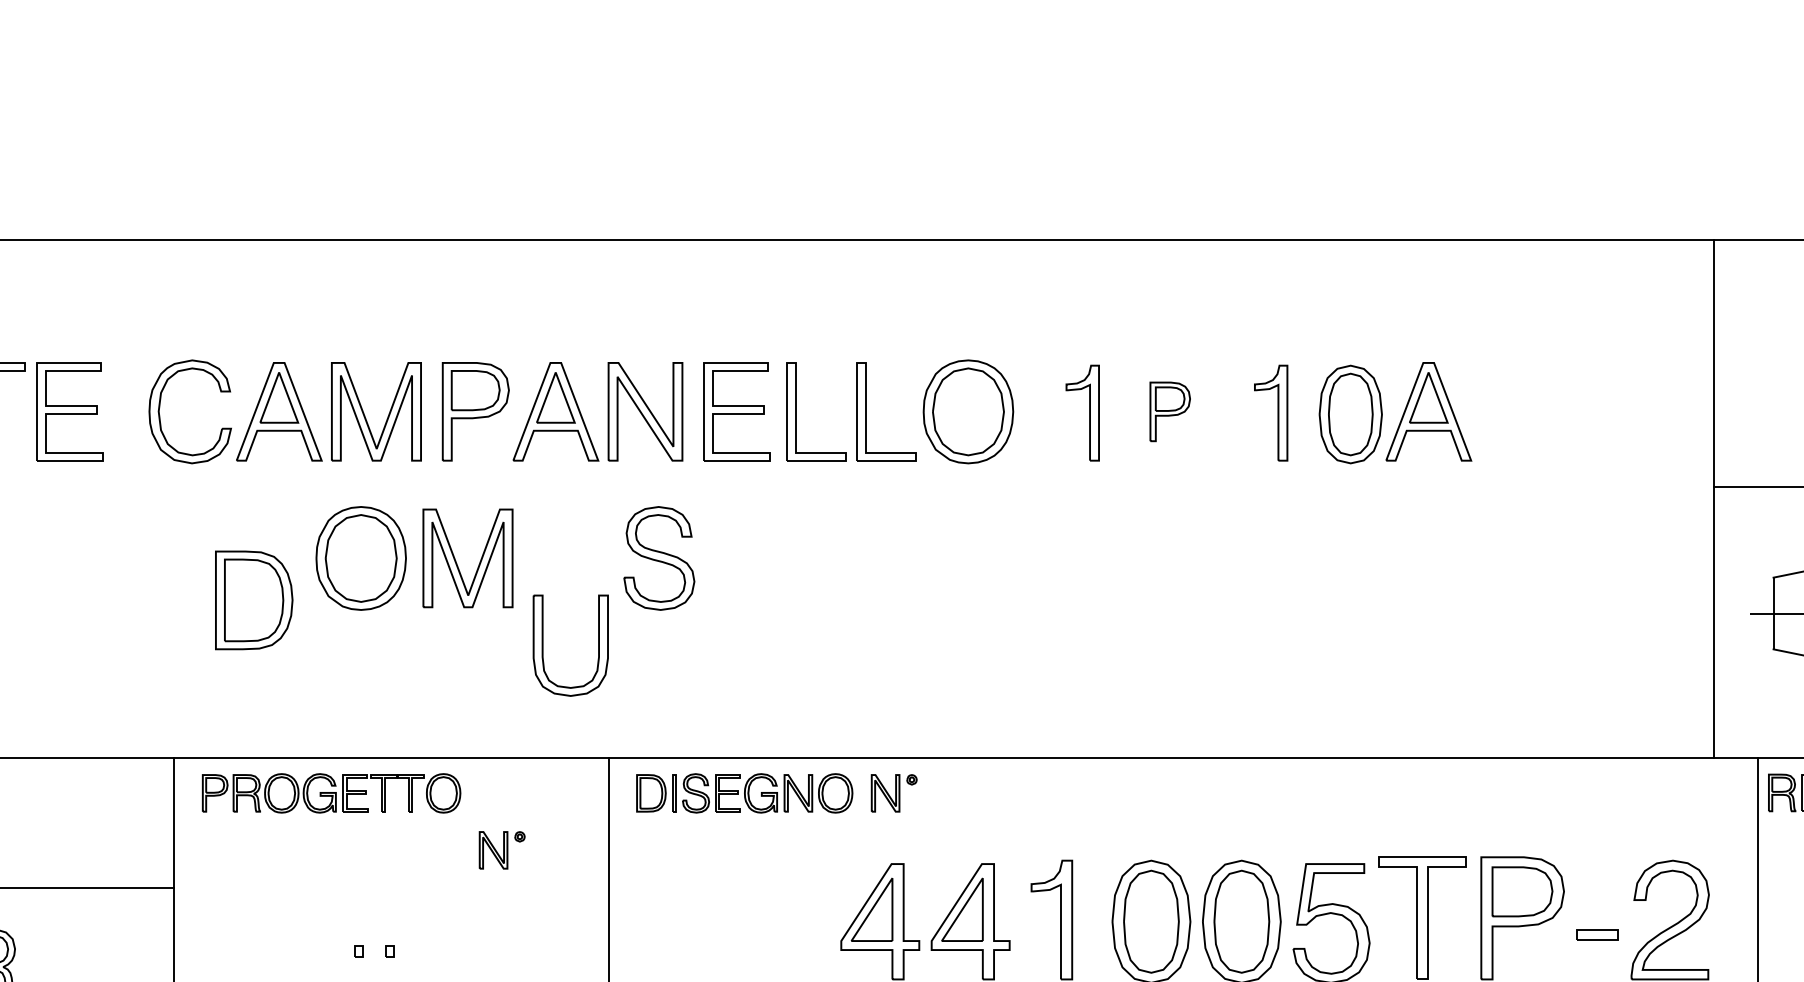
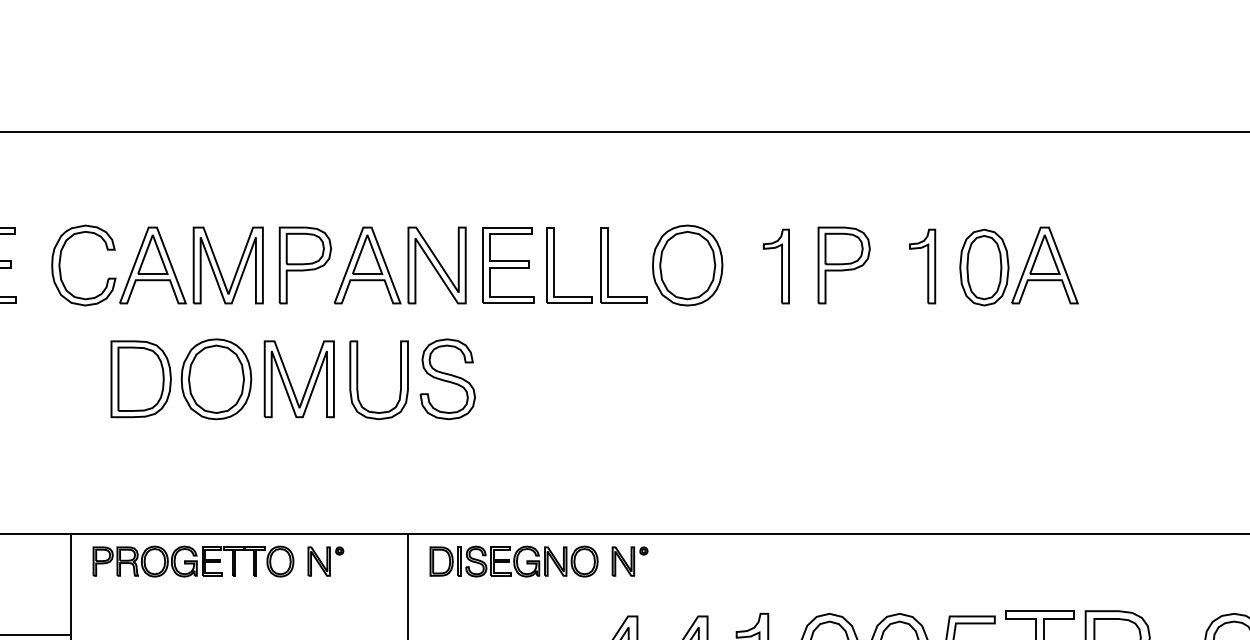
part: (1170, 411) -> (844, 265), size x1.67
part: (254, 600) -> (141, 379), moved
part: (543, 645) -> (357, 380), moved
part: (501, 850) -> (325, 561), moved

